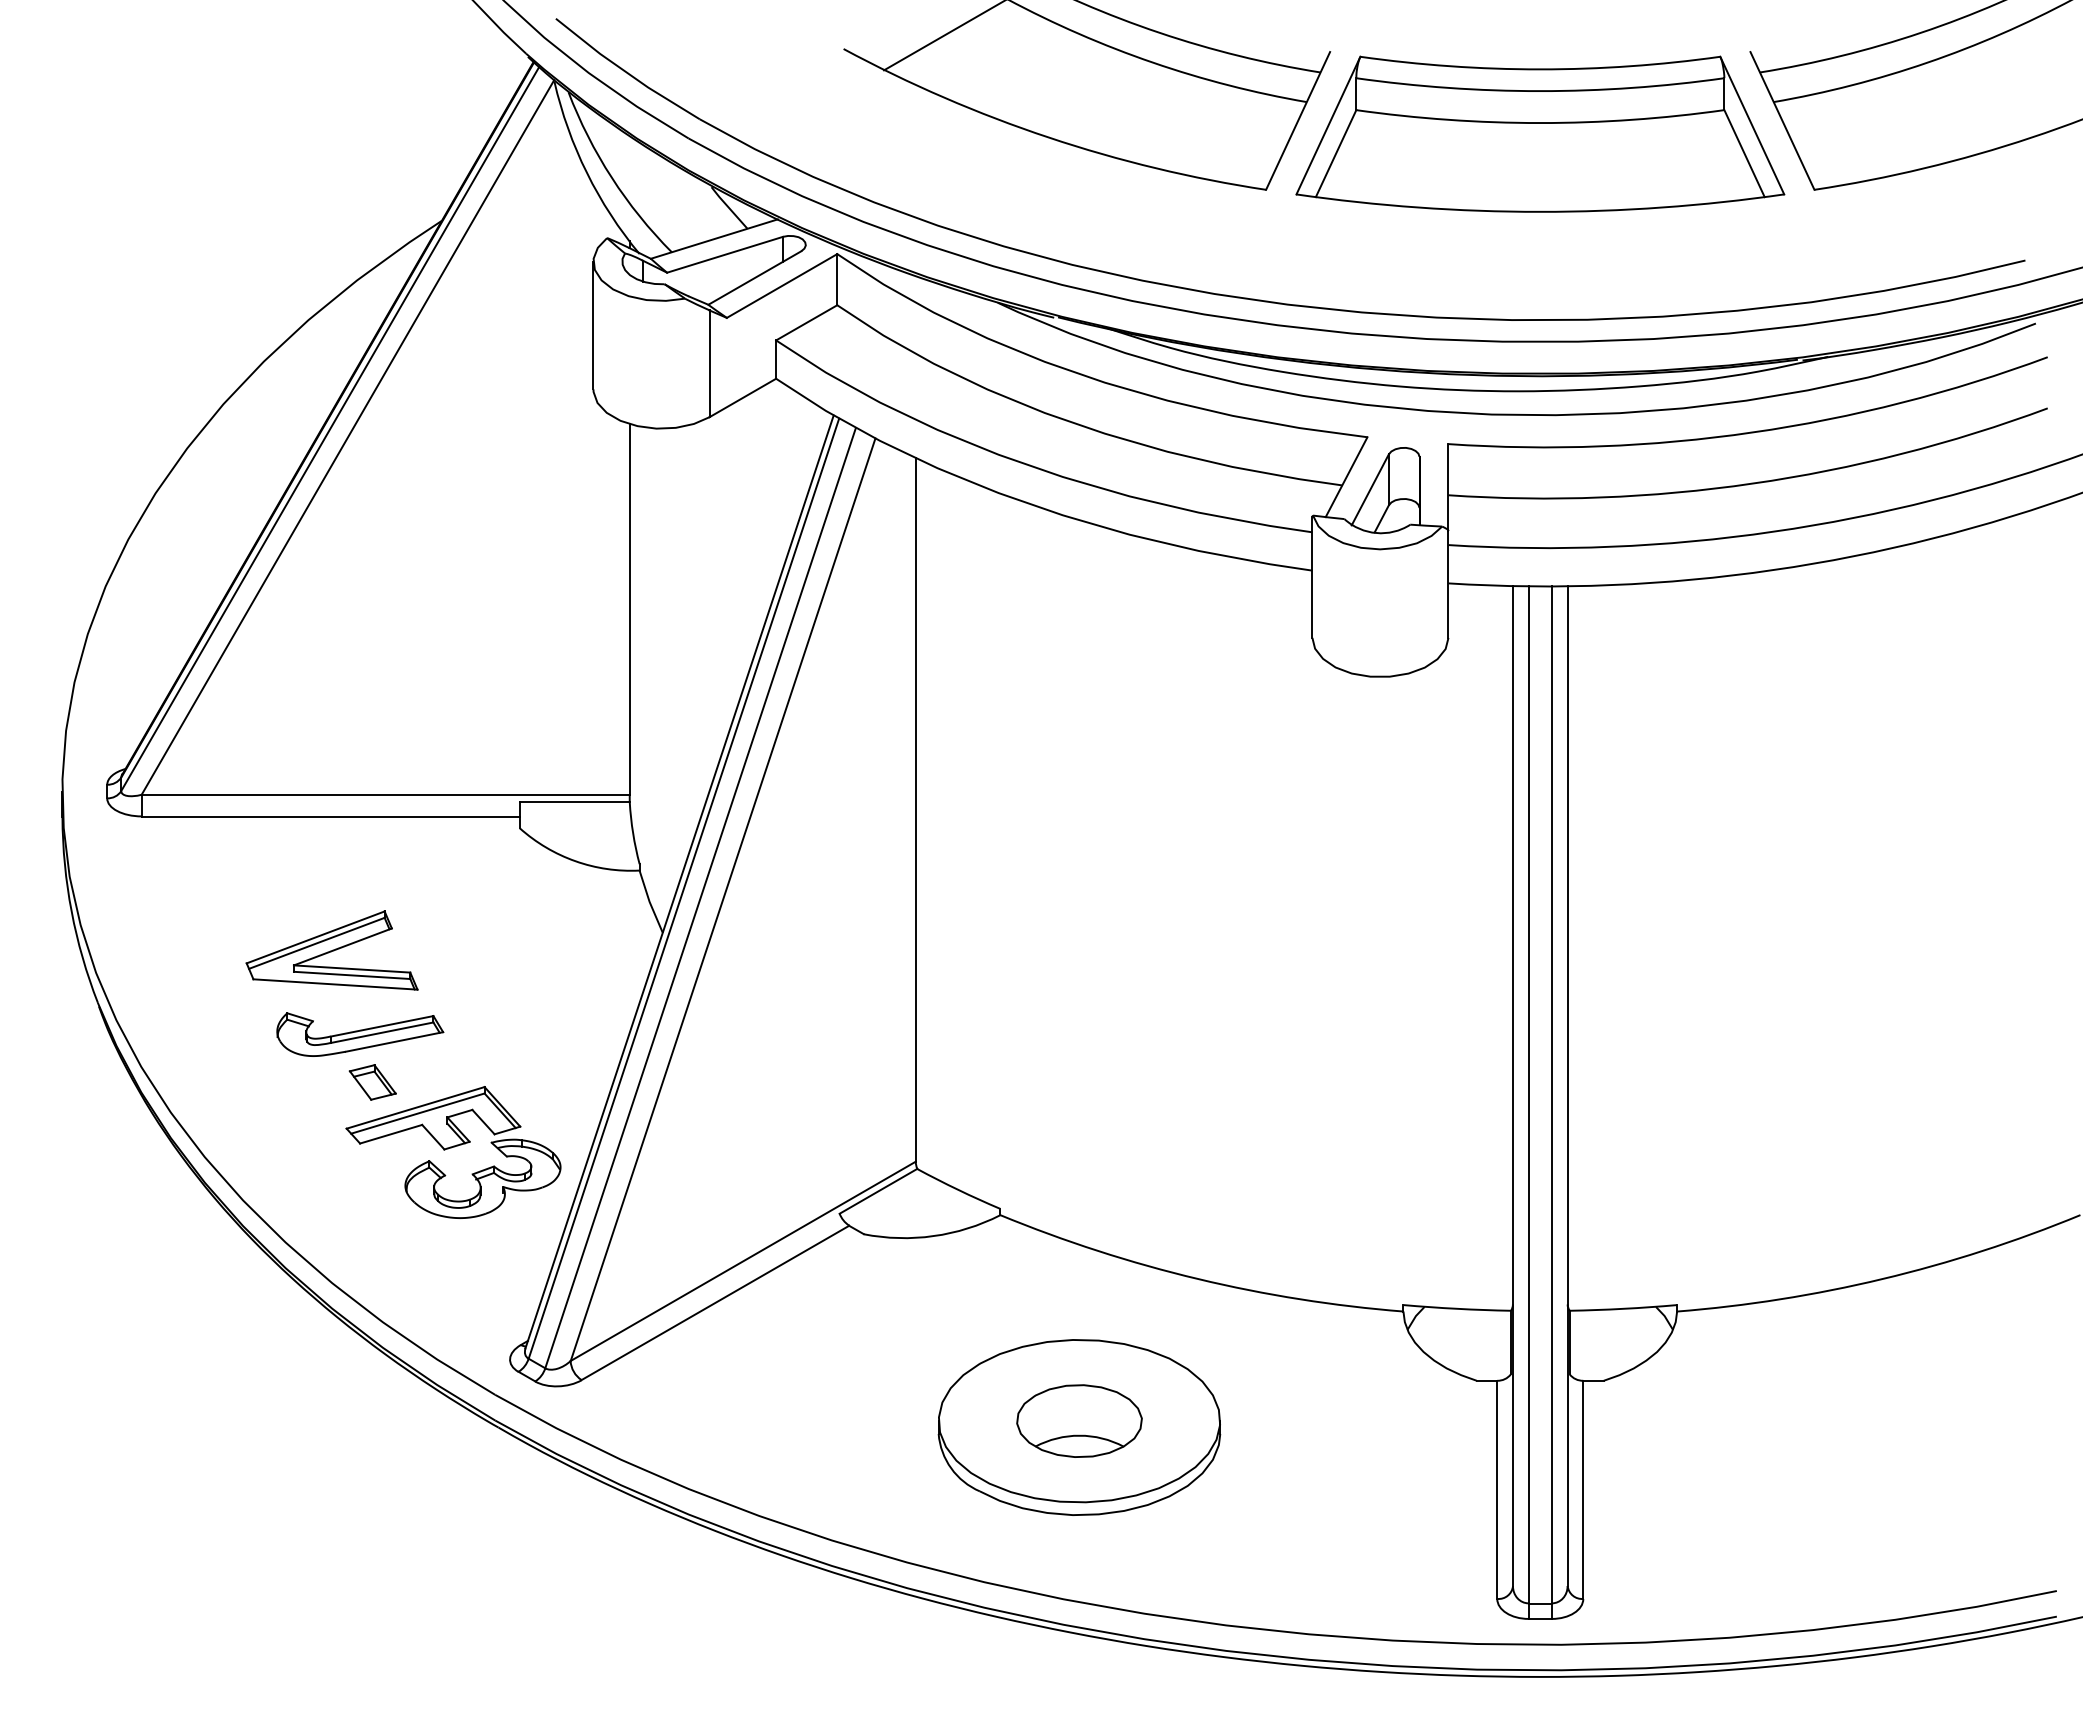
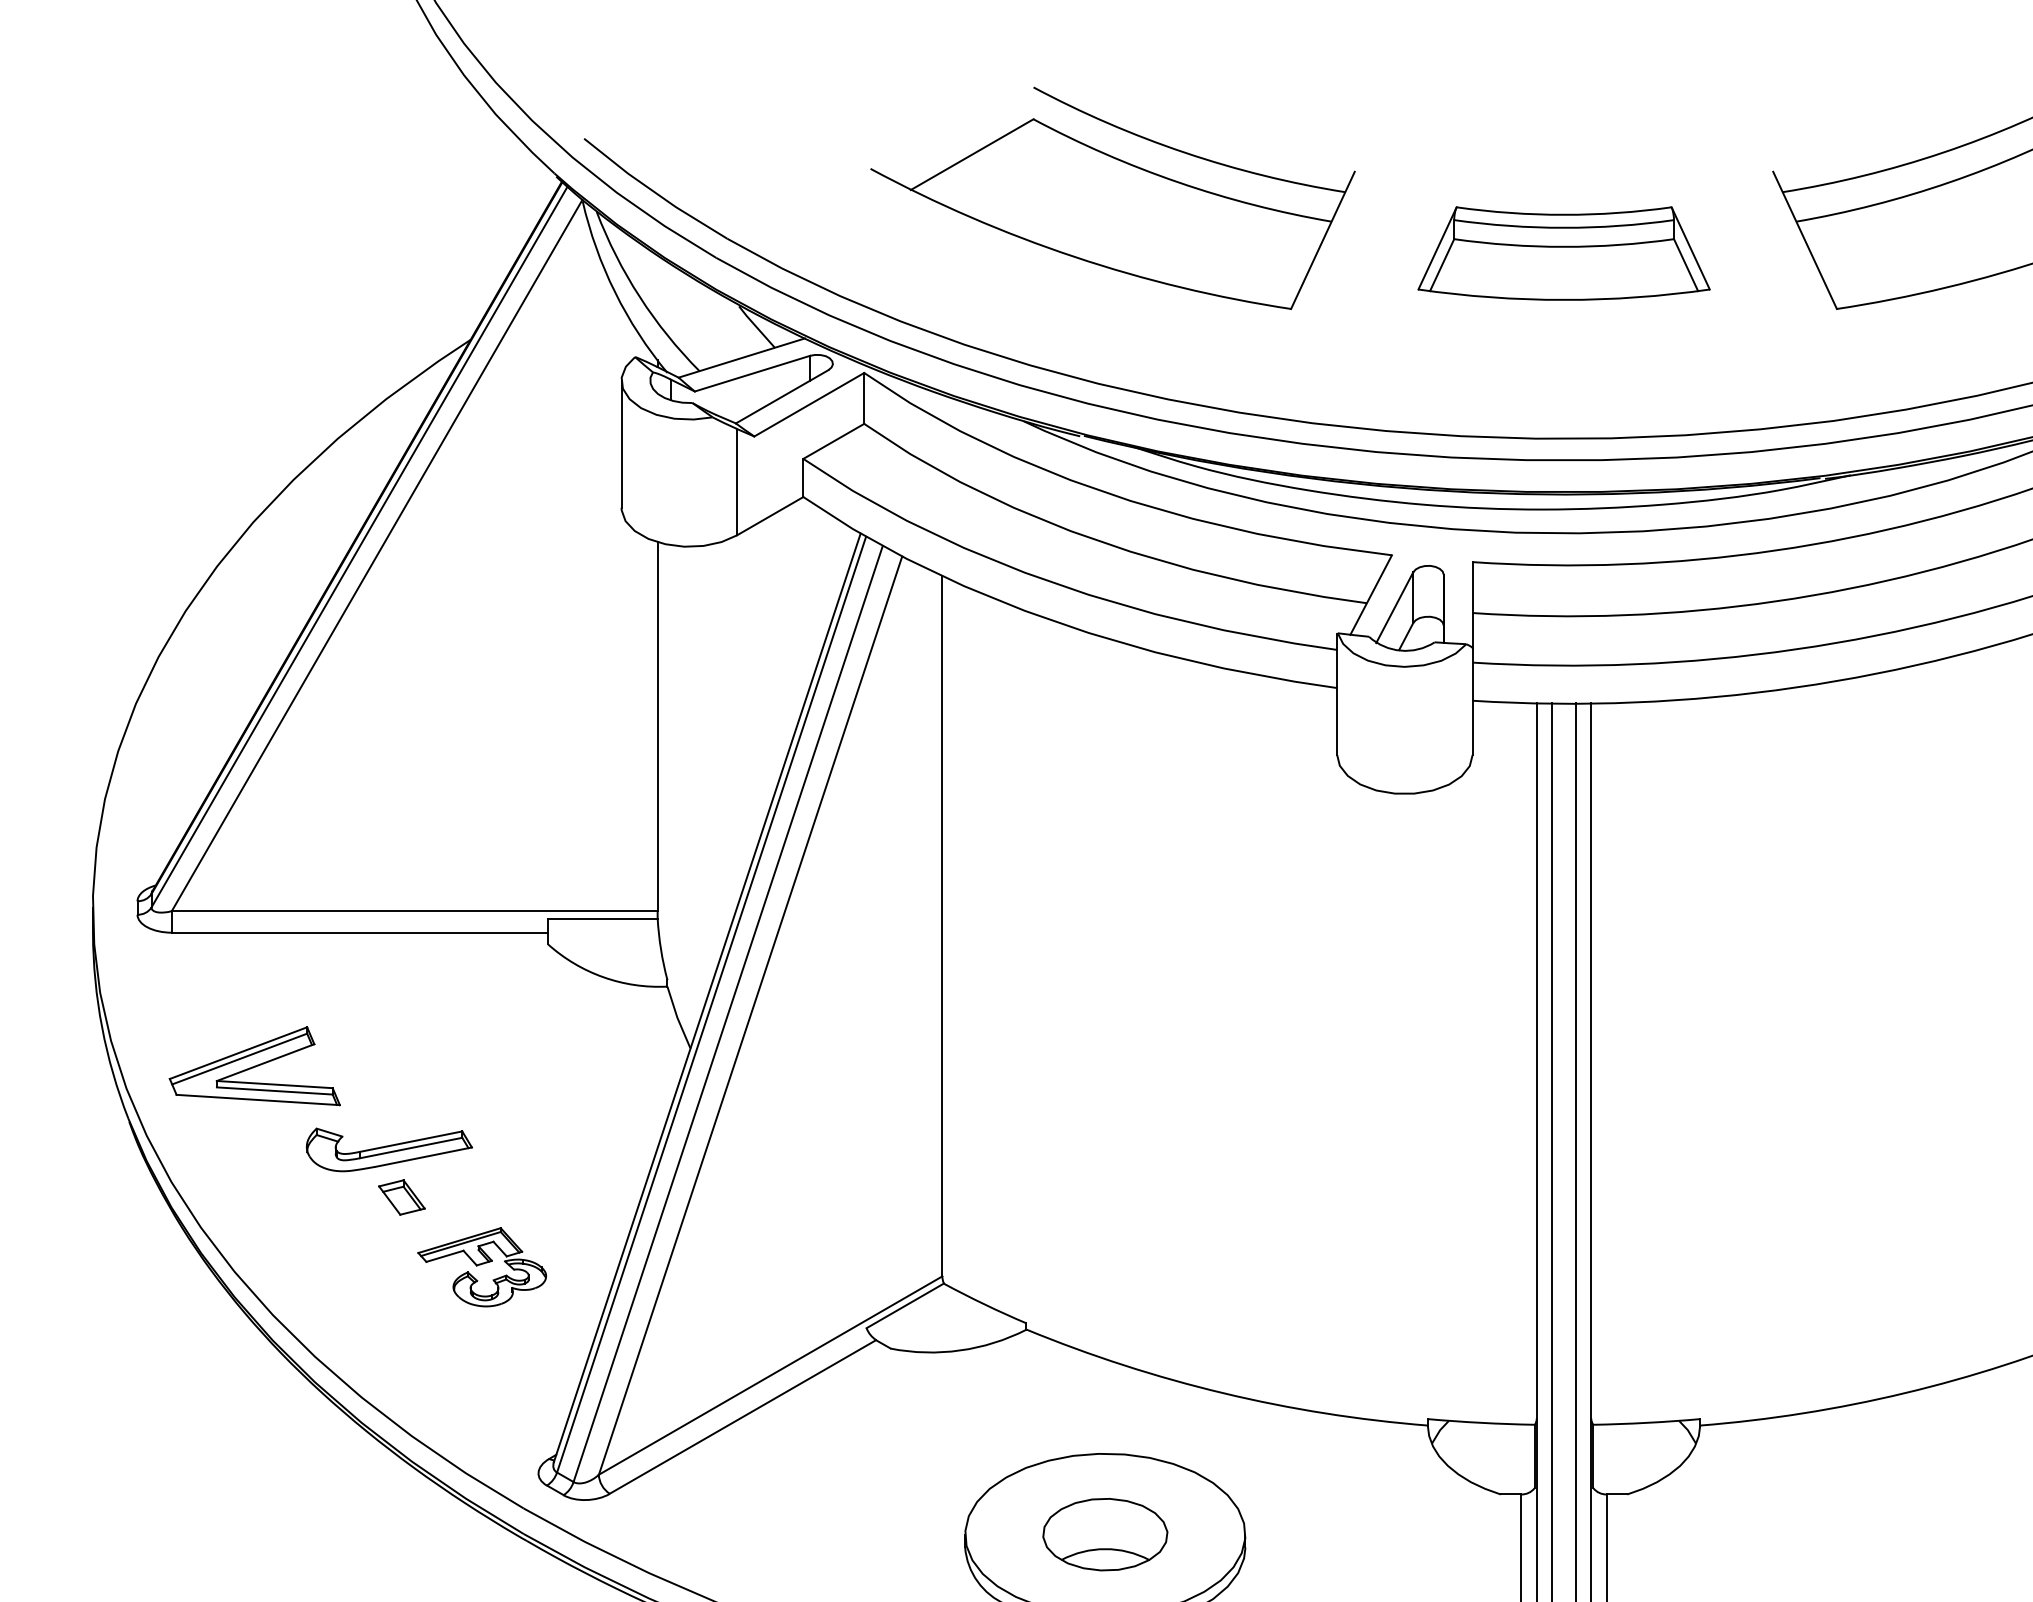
part: (1540, 133) -> (1564, 252), size x0.6
part: (331, 950) -> (254, 1066), moved
part: (453, 1152) -> (482, 1267), size x0.6

